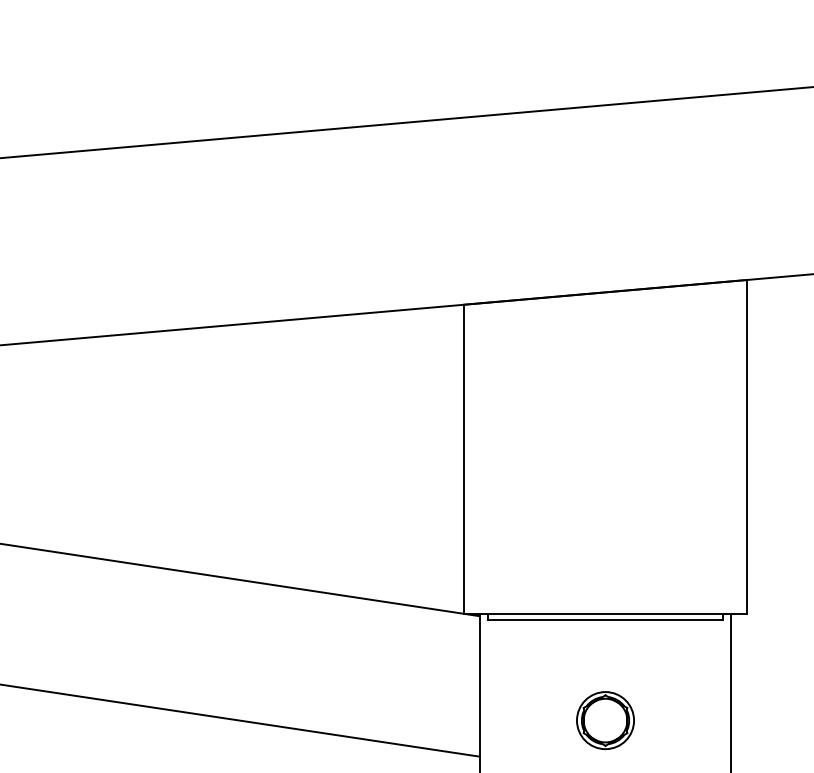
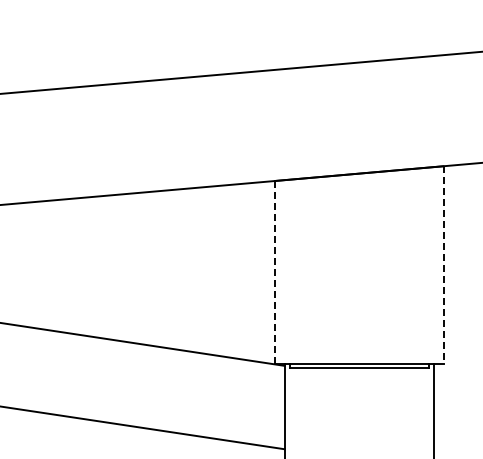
line: (747, 447) -> (443, 265), solid -> dashed
line: (464, 458) -> (275, 272), solid -> dashed
part: (605, 720) -> (359, 427), removed

